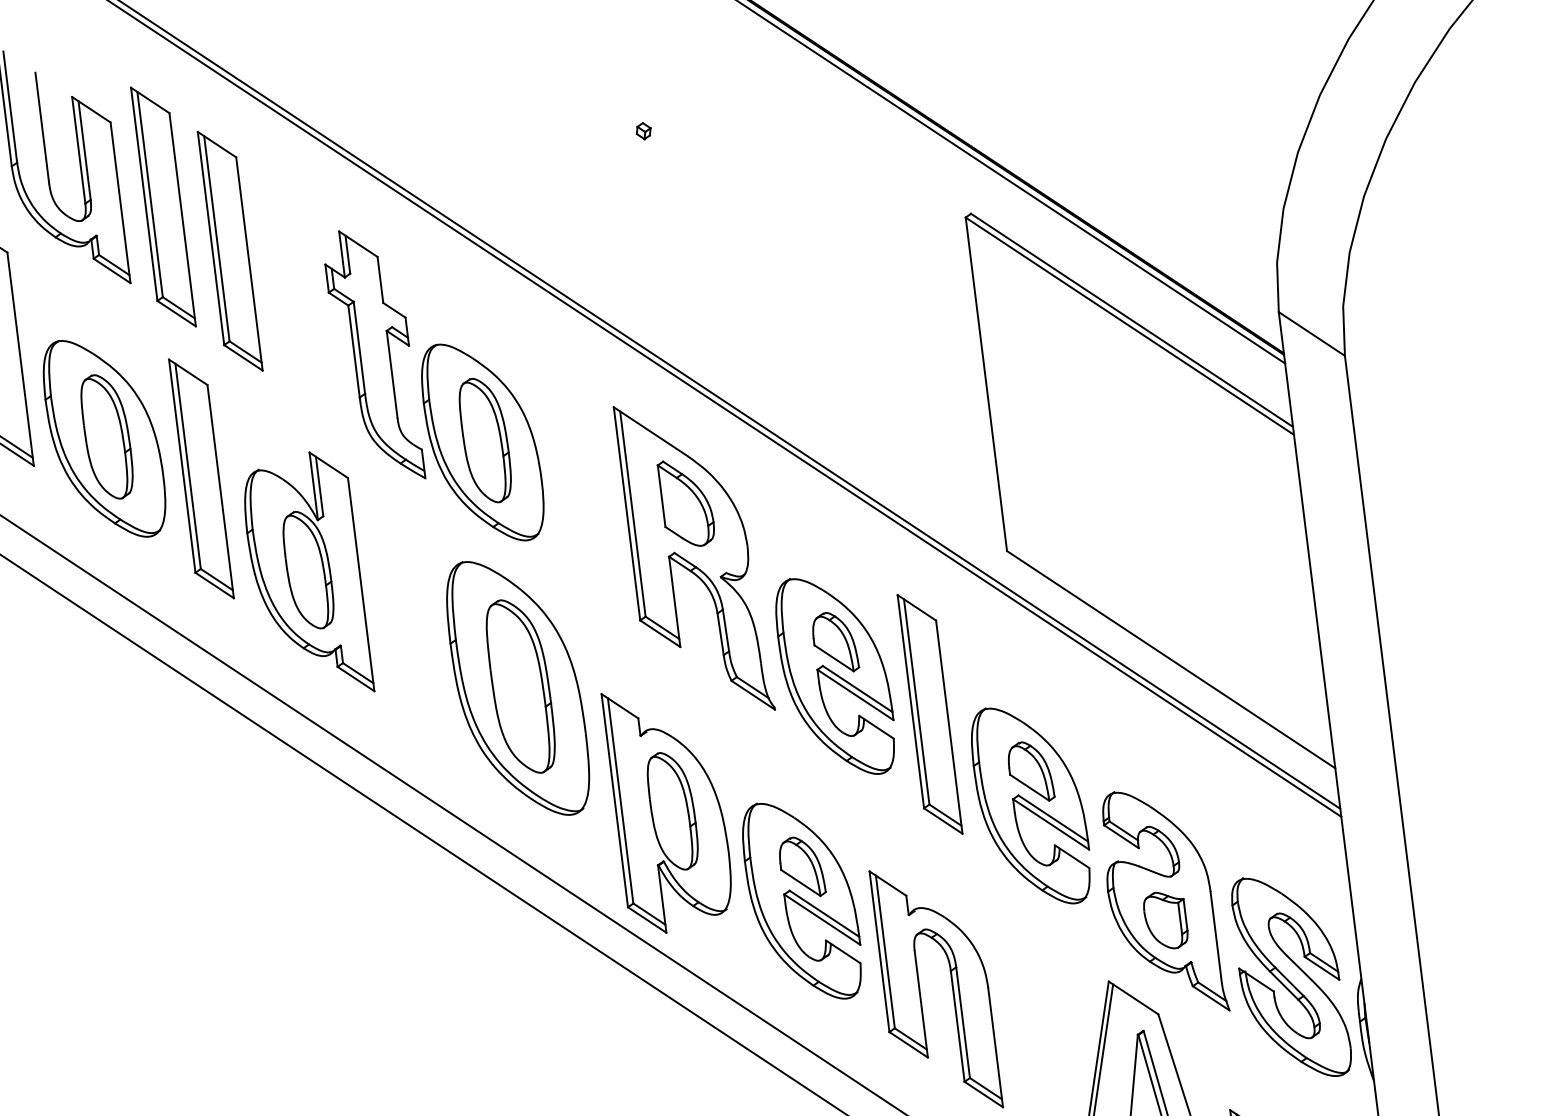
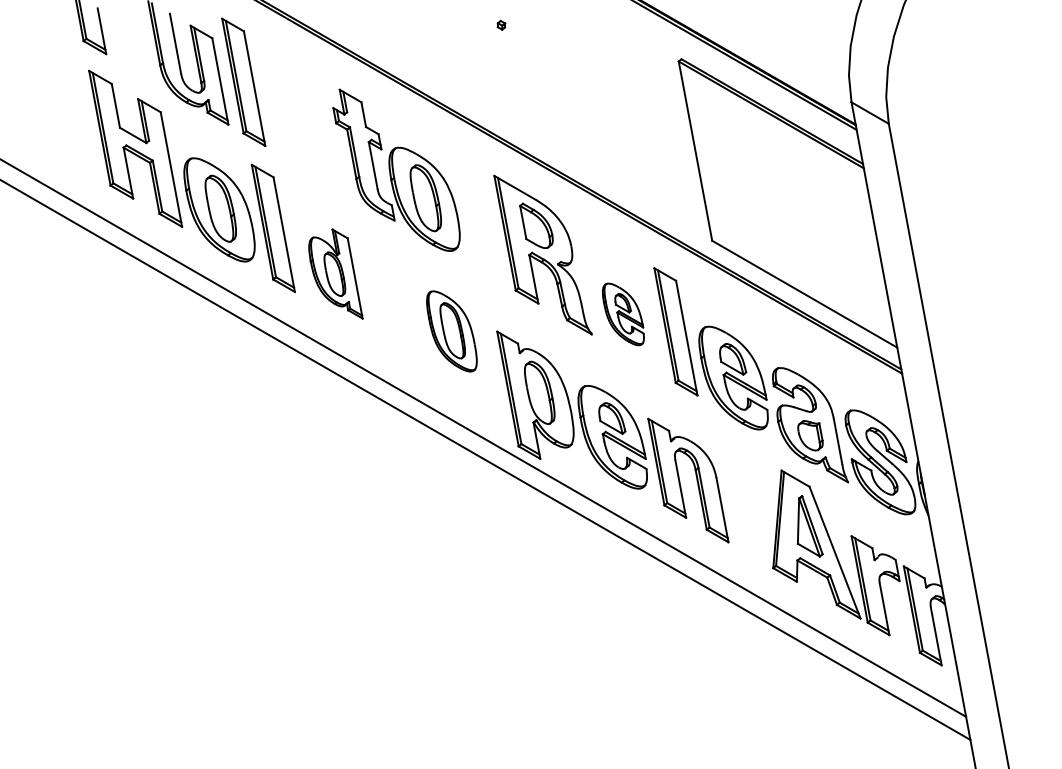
part: (228, 250) -> (280, 103), removed
part: (310, 568) -> (335, 273), size x0.7
part: (835, 676) -> (623, 314), size x0.6
part: (517, 688) -> (451, 331), size x0.6

